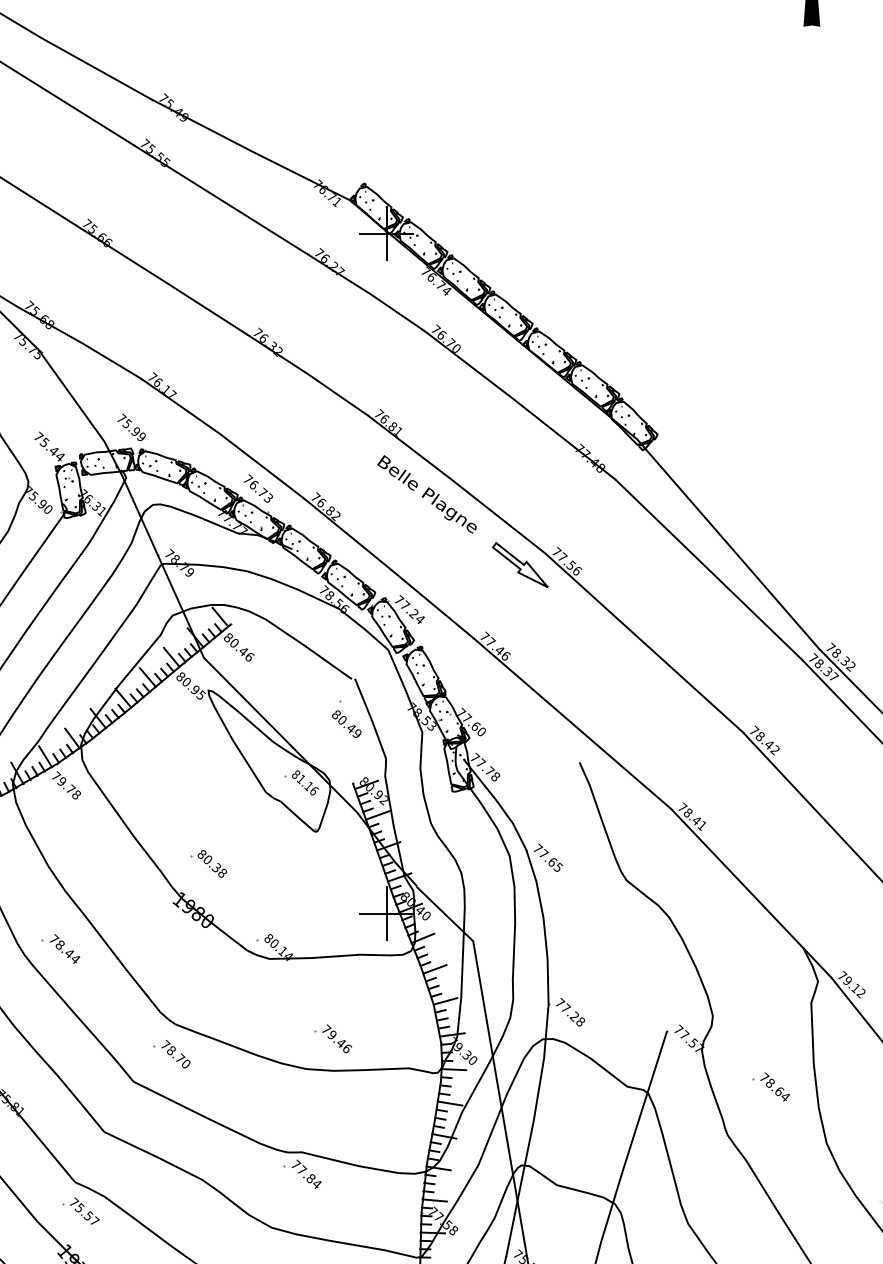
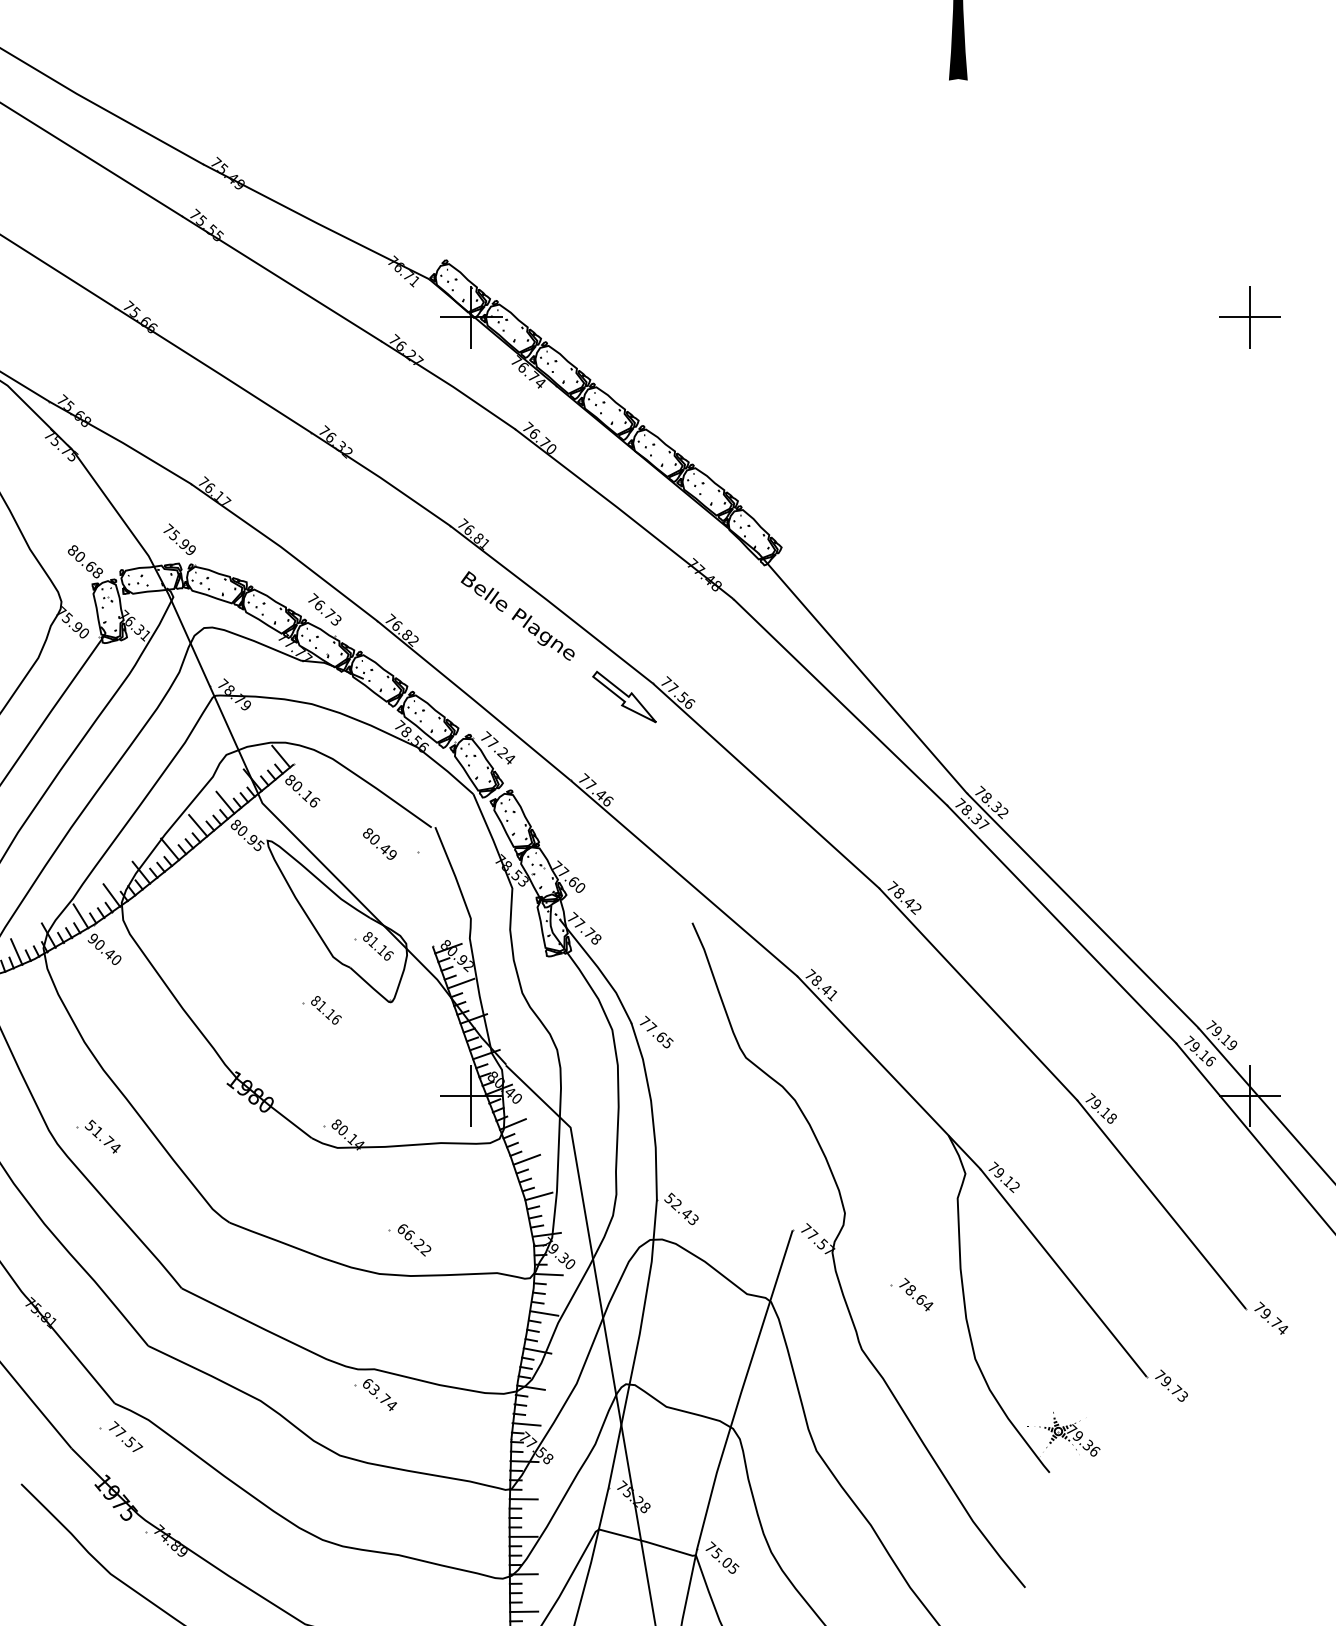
text: (49, 446) -> (85, 561), 75.44 -> 80.68
text: (243, 651) -> (307, 795), 80.46 -> 80.16
text: (346, 723) -> (379, 843), moved
text: (66, 784) -> (104, 948), 79.78 -> 90.40
part: (255, 838) -> (321, 1010), added
part: (208, 864) -> (267, 1039), removed
text: (61, 946) -> (99, 1133), 78.44 -> 51.74
text: (570, 1011) -> (681, 1208), 77.28 -> 52.43
text: (336, 1038) -> (414, 1239), 79.46 -> 66.22
part: (171, 1053) -> (225, 1256), removed
text: (303, 1170) -> (376, 1390), 77.84 -> 63.74
text: (80, 1207) -> (120, 1432), 75.57 -> 77.57

